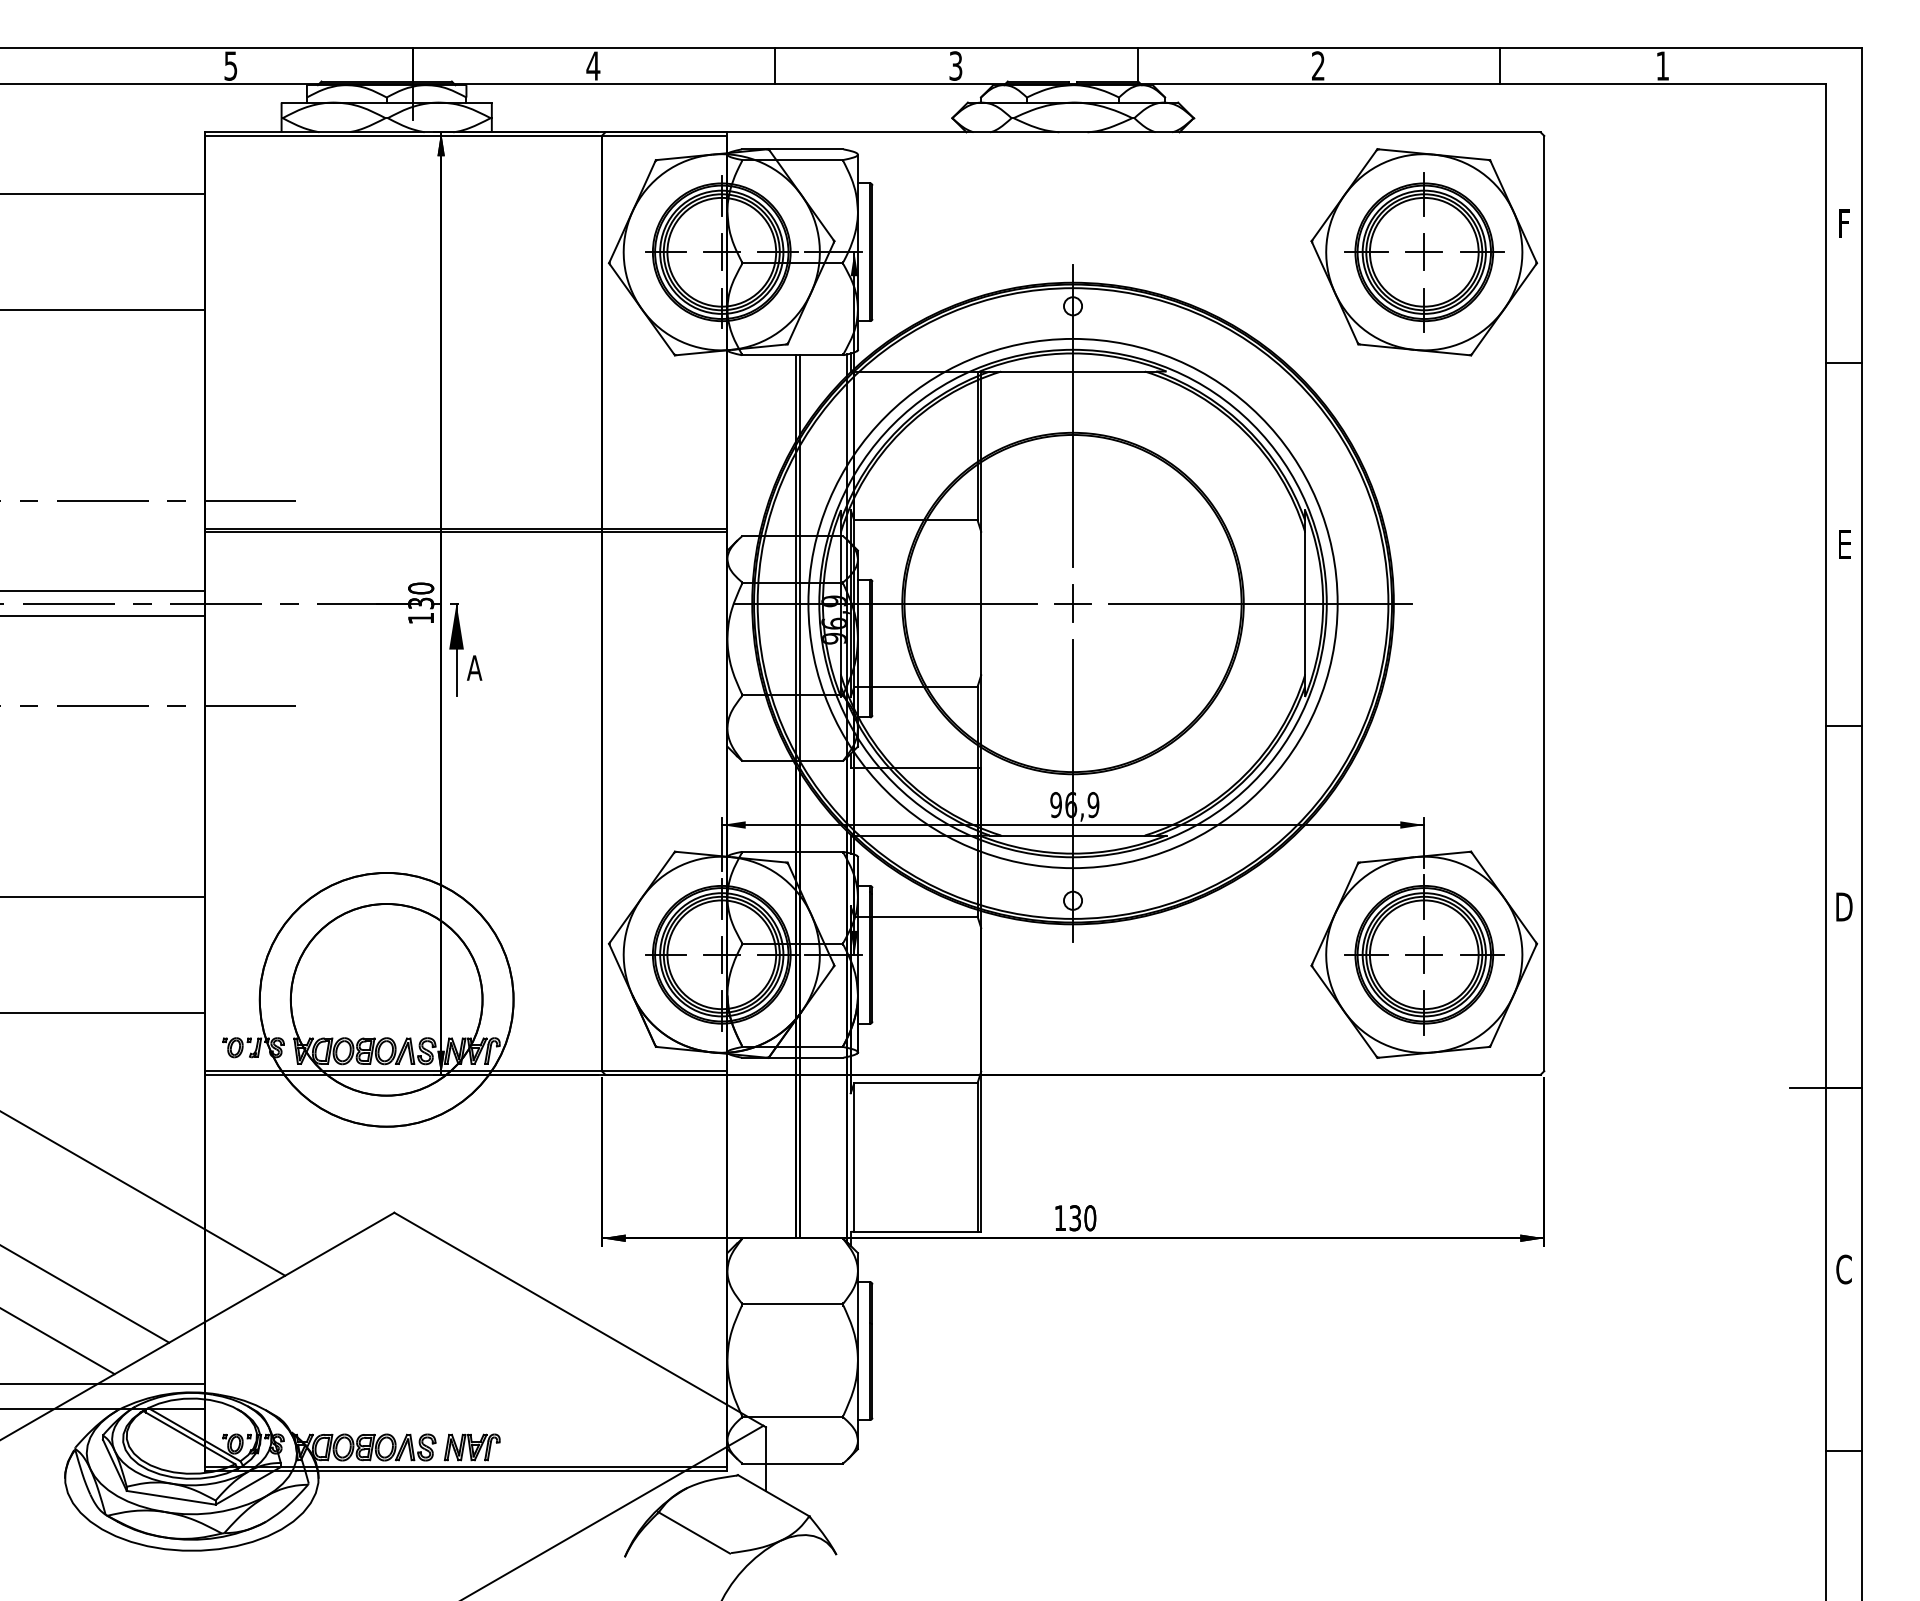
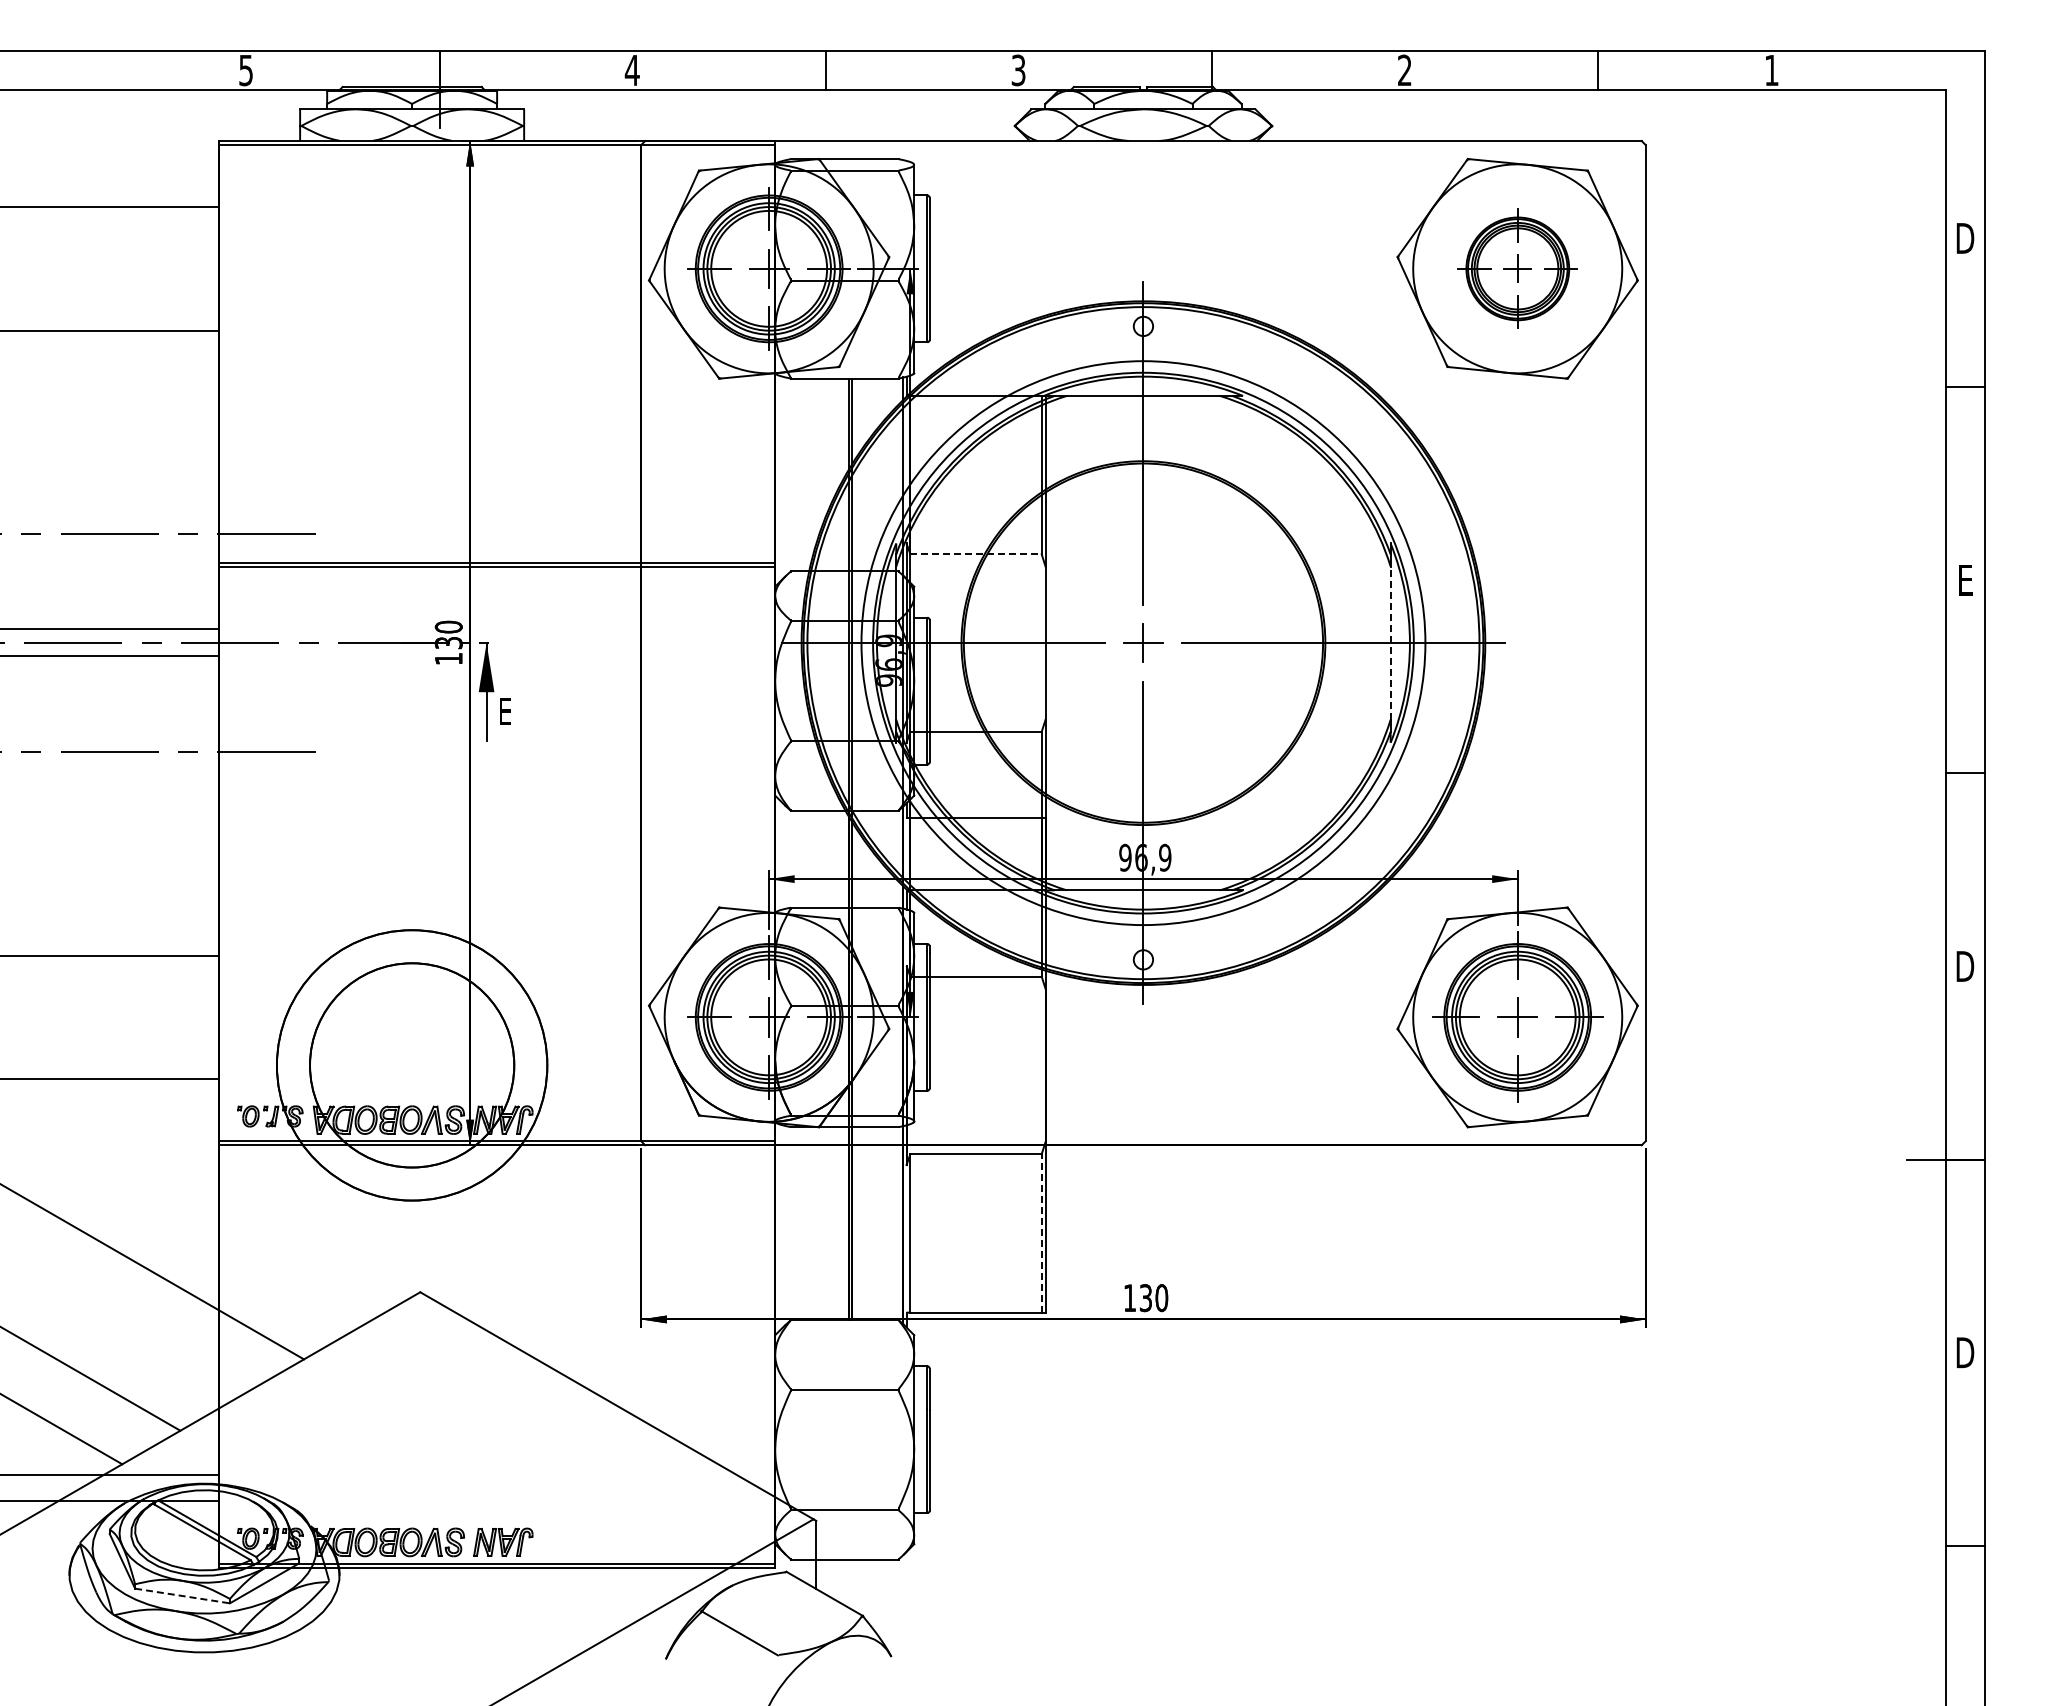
text: (1844, 223) -> (1965, 238), F -> D
part: (1424, 251) -> (1517, 268), size x0.7
line: (916, 520) -> (976, 554), solid -> dashed
line: (1304, 603) -> (1390, 643), solid -> dashed
text: (474, 667) -> (505, 711), A -> E
line: (977, 1156) -> (1041, 1232), solid -> dashed
text: (1844, 1269) -> (1965, 1352), C -> D
line: (171, 1498) -> (182, 1596), solid -> dashed

